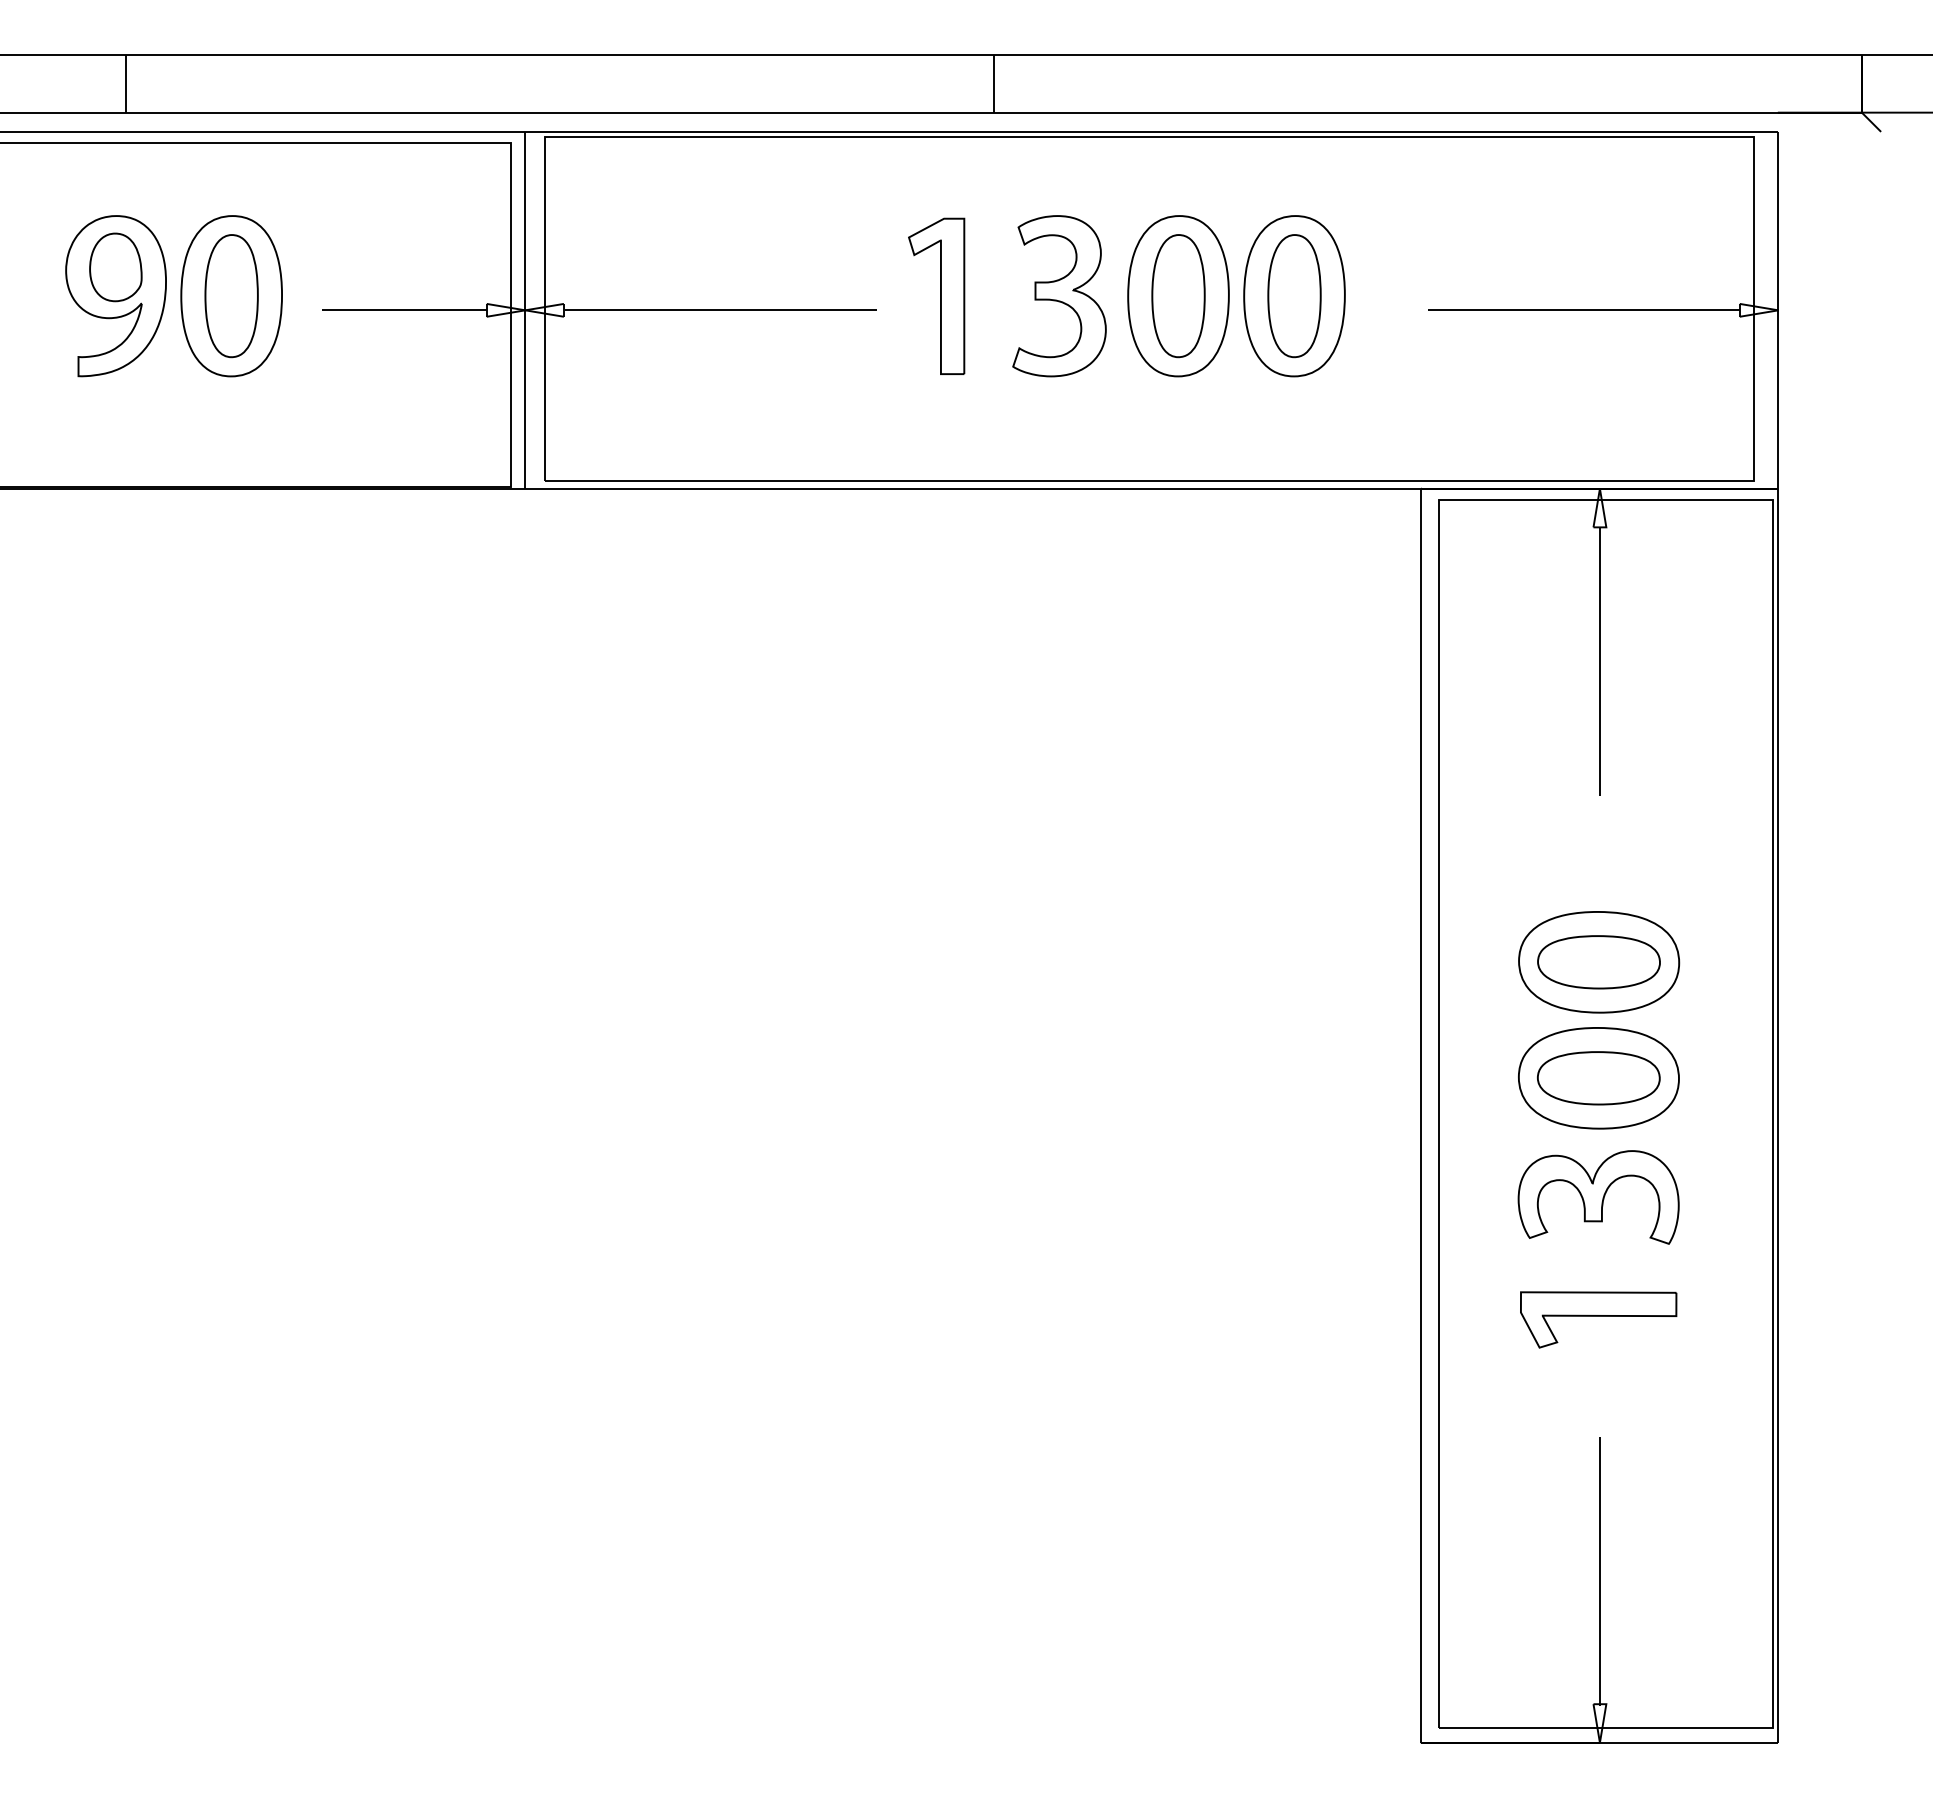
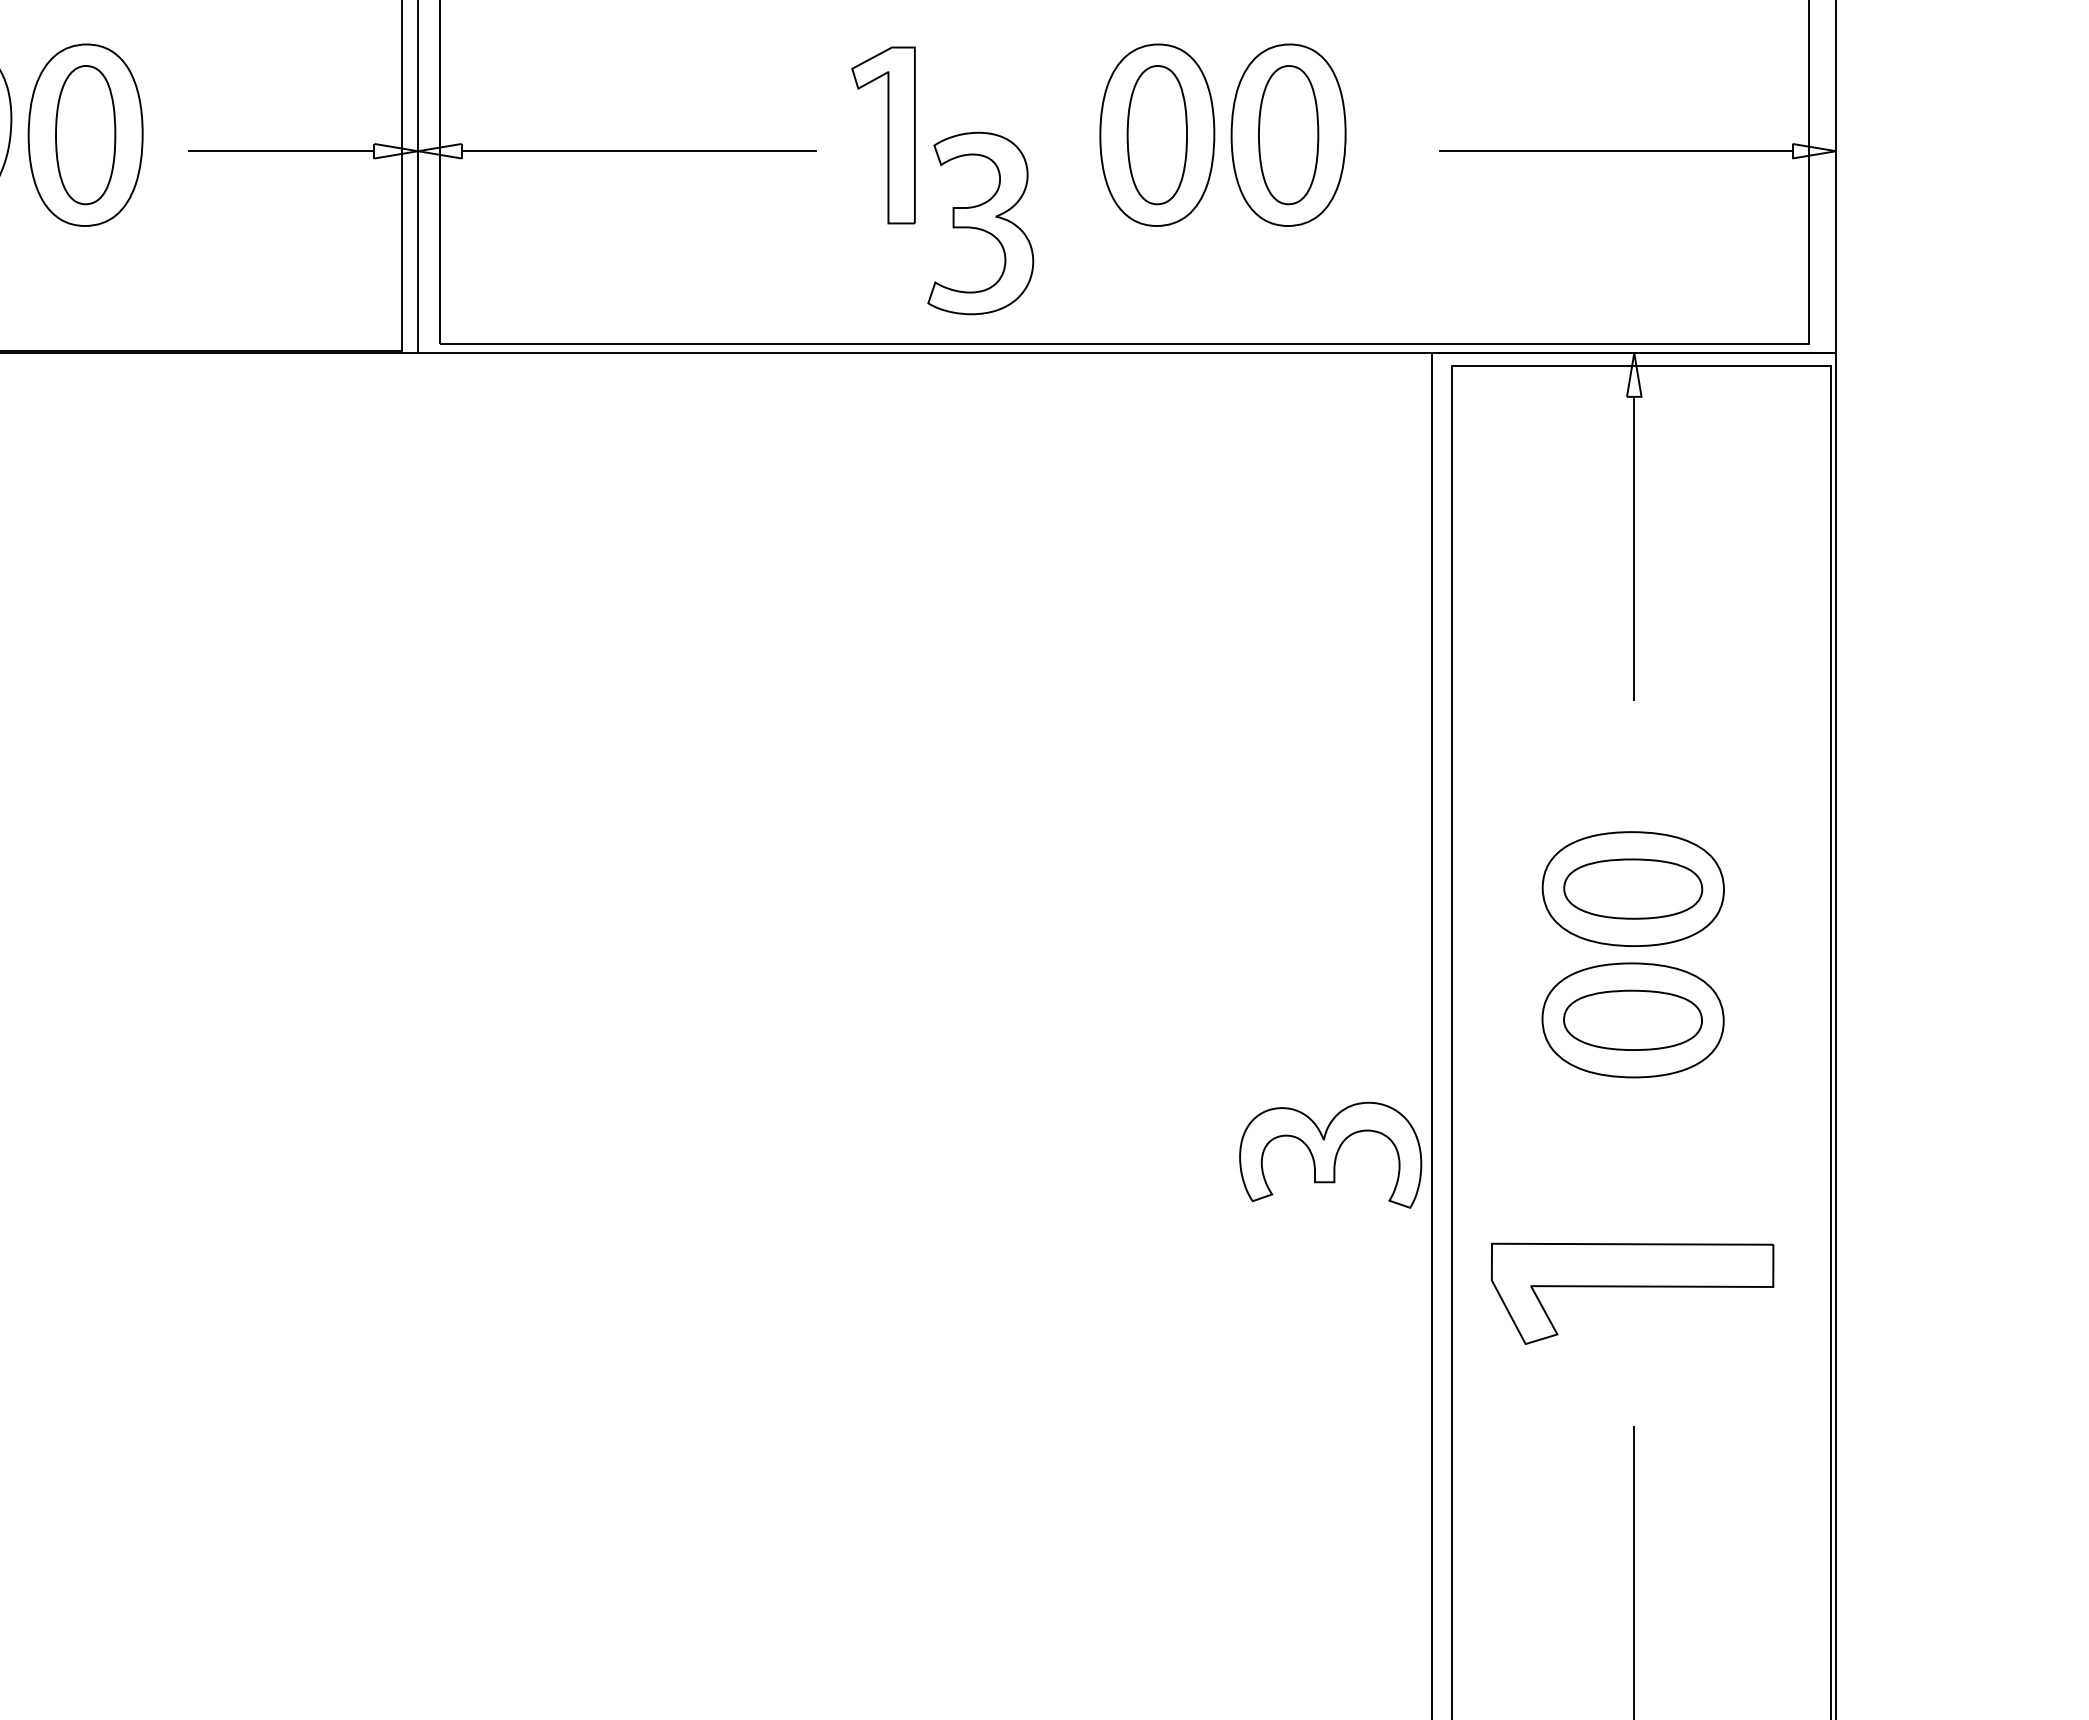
part: (1059, 296) -> (980, 223), moved
part: (1598, 1197) -> (1330, 1155), moved
part: (1598, 1319) -> (1632, 1293), size x1.6

